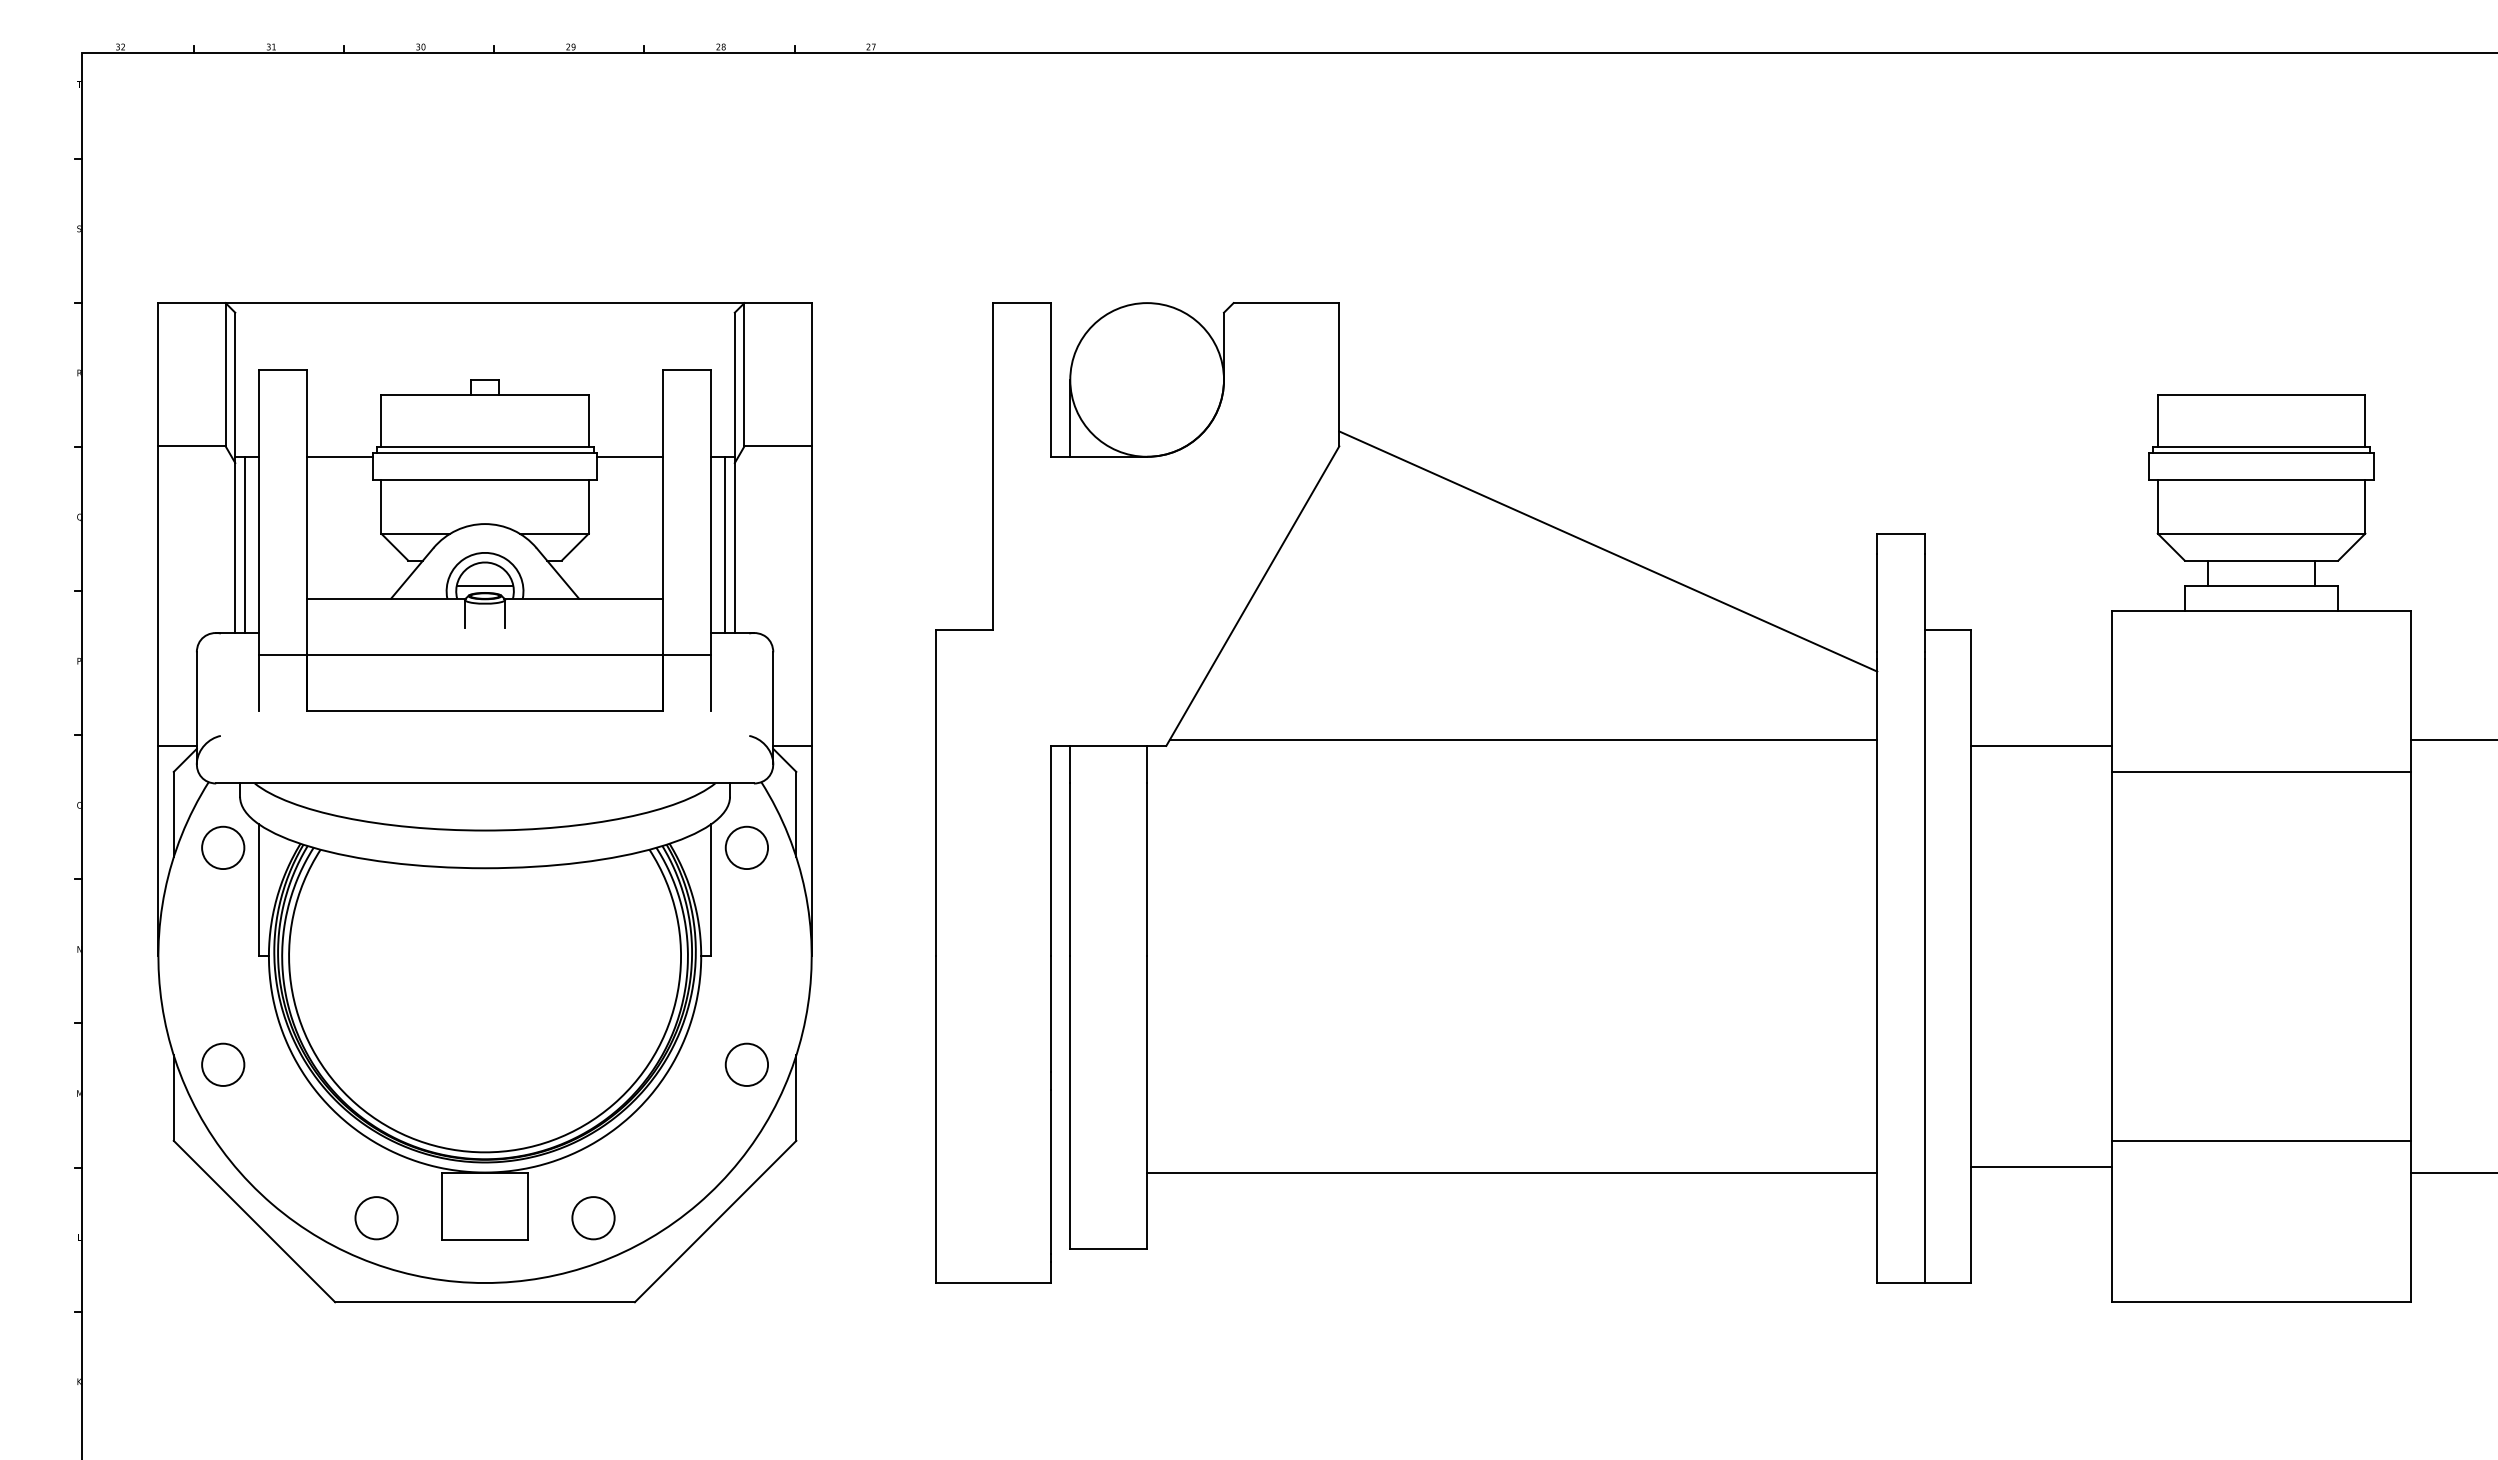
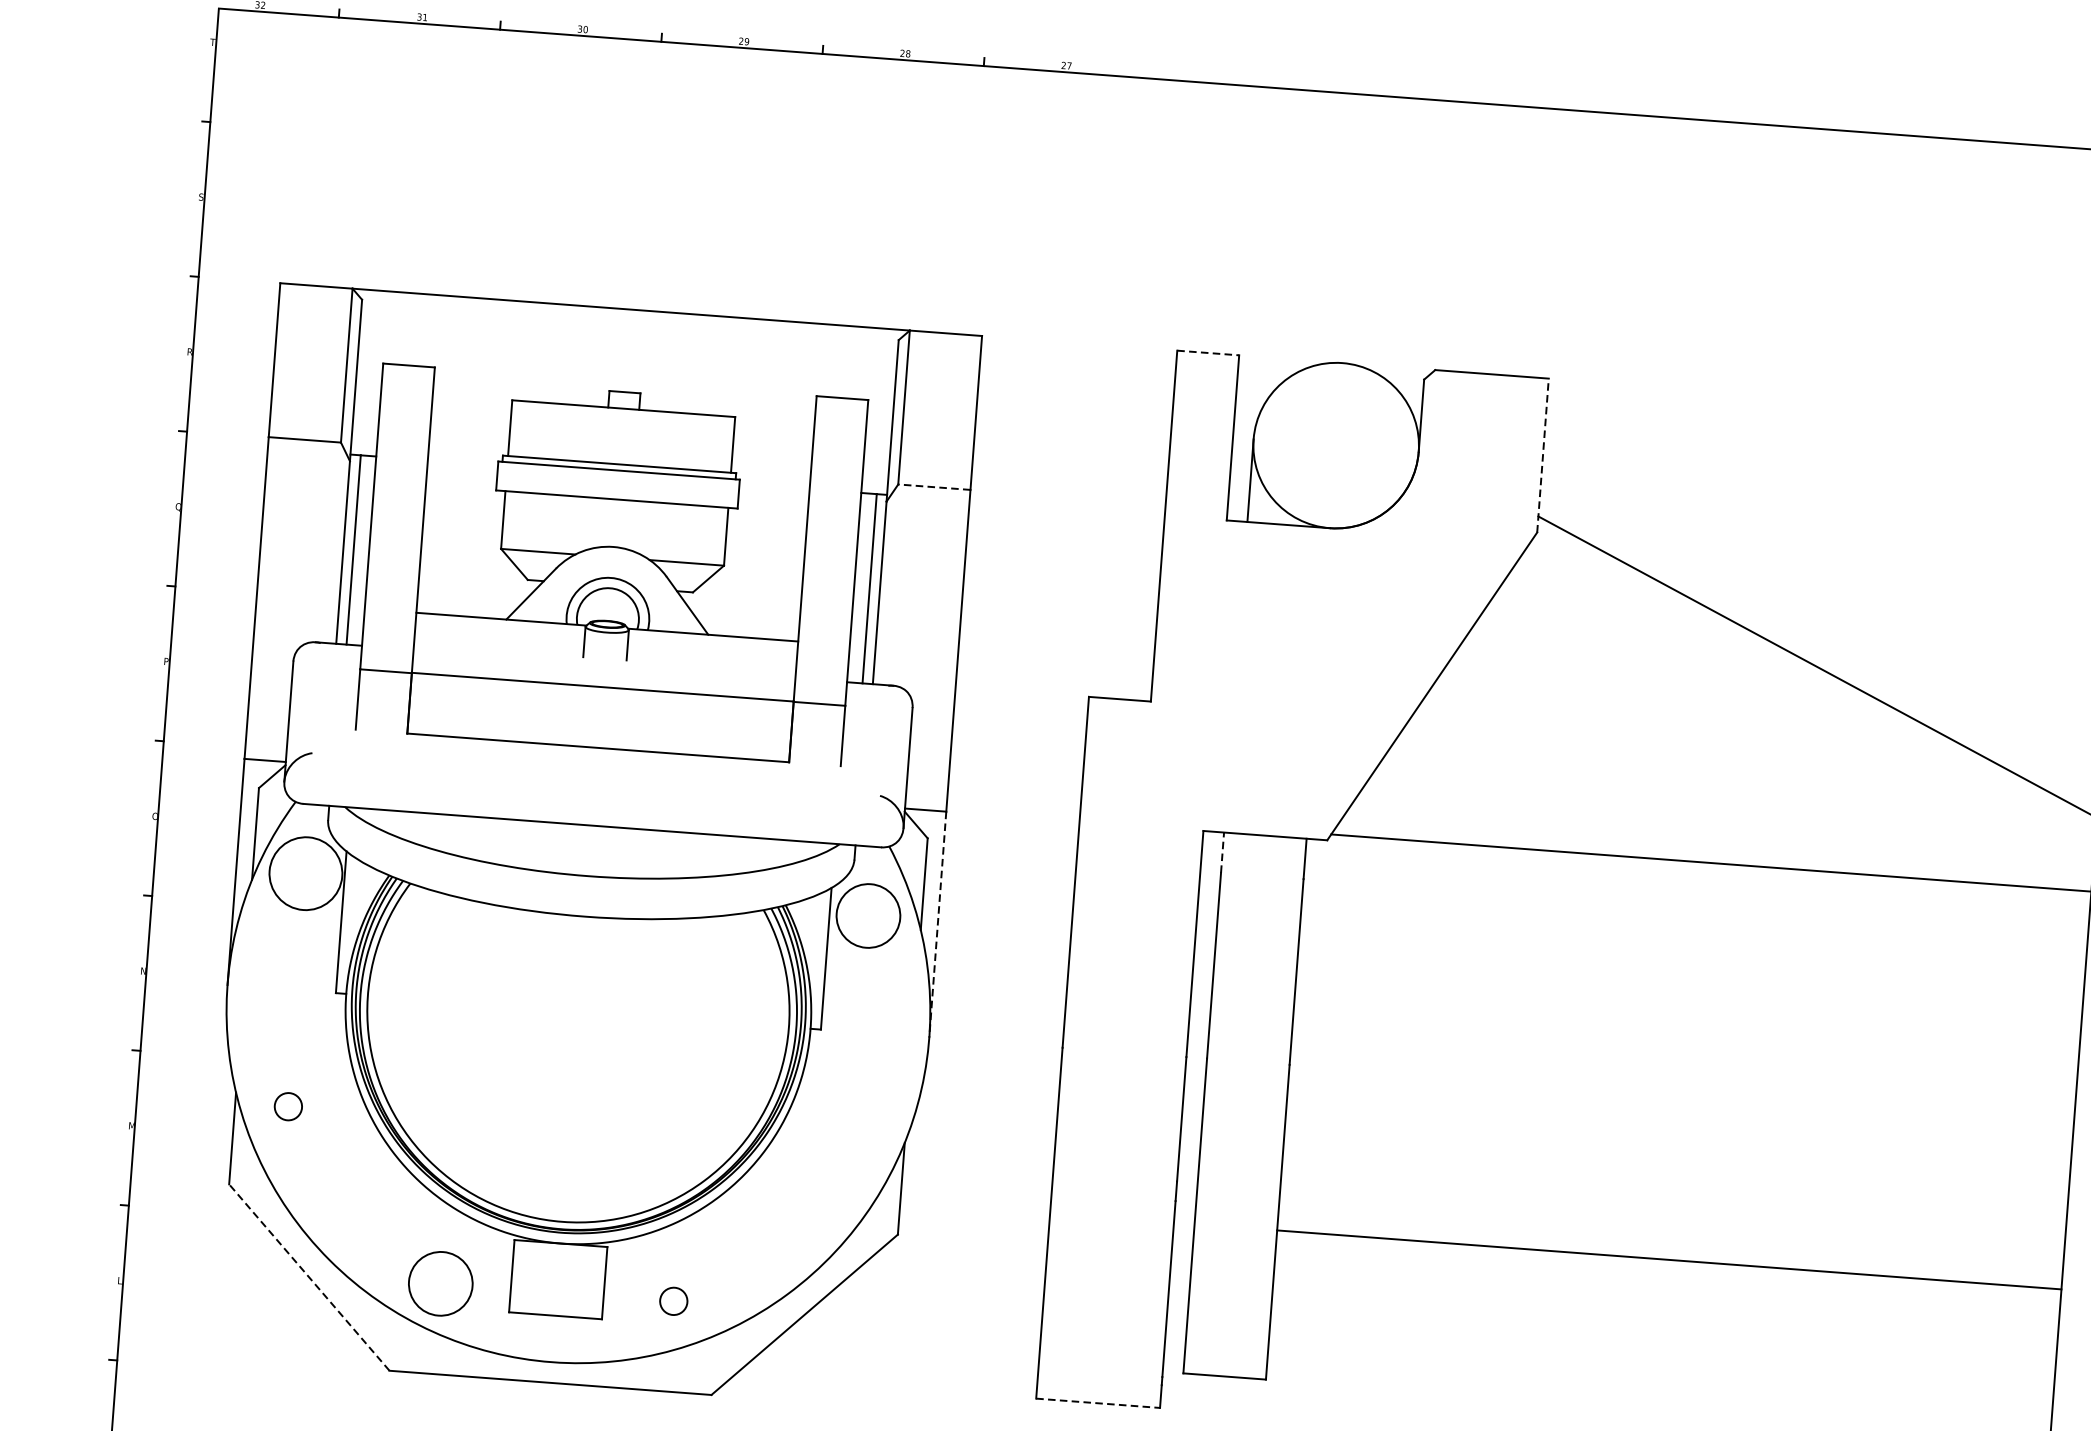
line: (1022, 303) -> (1208, 353), solid -> dashed
line: (1339, 374) -> (1543, 455), solid -> dashed
line: (778, 446) -> (934, 487), solid -> dashed
line: (339, 456) -> (462, 462), removed
line: (629, 456) -> (773, 486), removed
line: (484, 585) -> (607, 612), removed
line: (1070, 764) -> (1222, 852), solid -> dashed
circle: (223, 847) -> (306, 873), size x1.6
circle: (746, 847) -> (868, 915), size x1.4
line: (811, 851) -> (937, 925), solid -> dashed
circle: (223, 1064) -> (288, 1106), size x0.6
circle: (746, 1064) -> (850, 1148), removed
line: (1512, 1172) -> (1669, 1259), moved
circle: (376, 1218) -> (440, 1284), size x1.4
circle: (593, 1218) -> (673, 1301), size x0.6
line: (254, 1221) -> (309, 1277), solid -> dashed
line: (993, 1283) -> (1098, 1403), solid -> dashed

